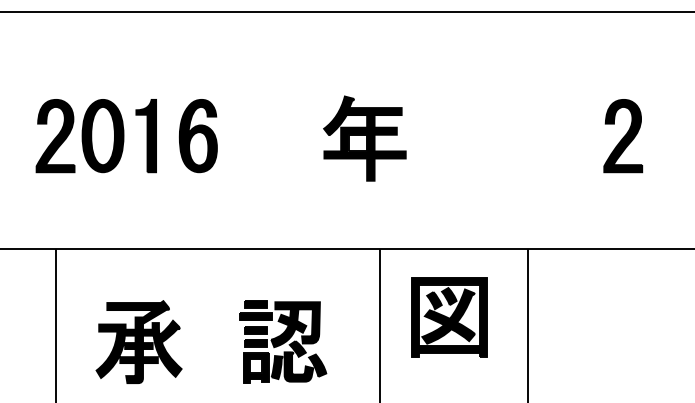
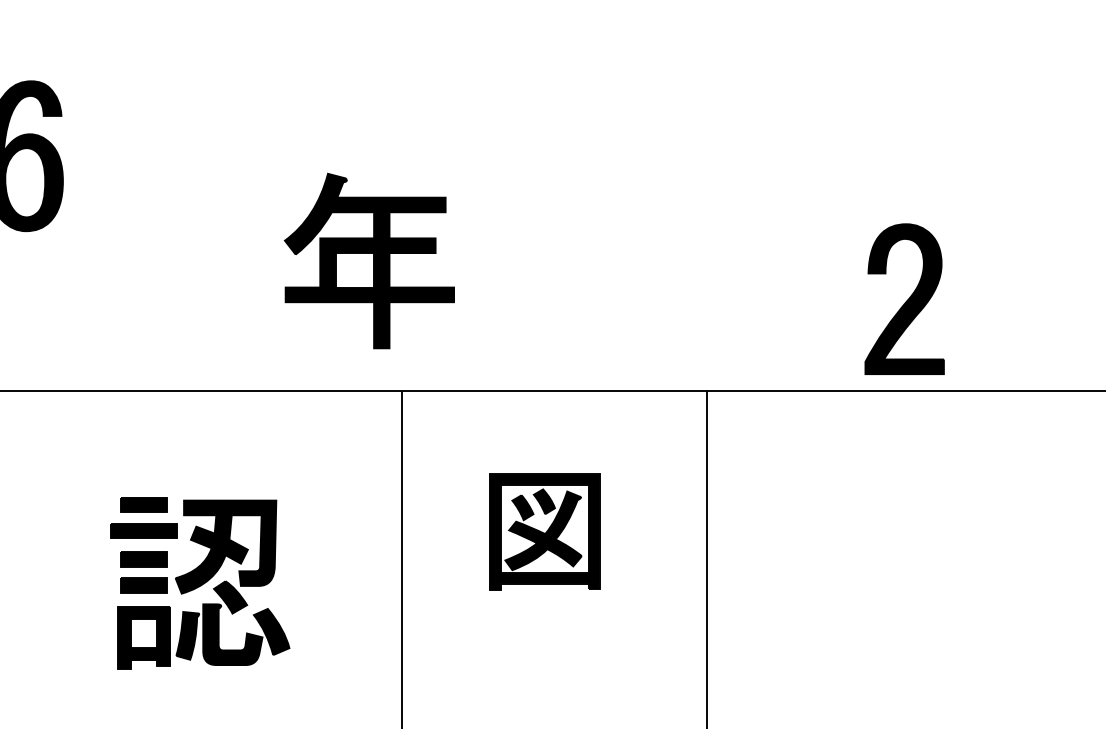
part: (623, 136) -> (905, 300), moved
part: (364, 138) -> (368, 260), moved
part: (449, 317) -> (544, 532), size x0.7

